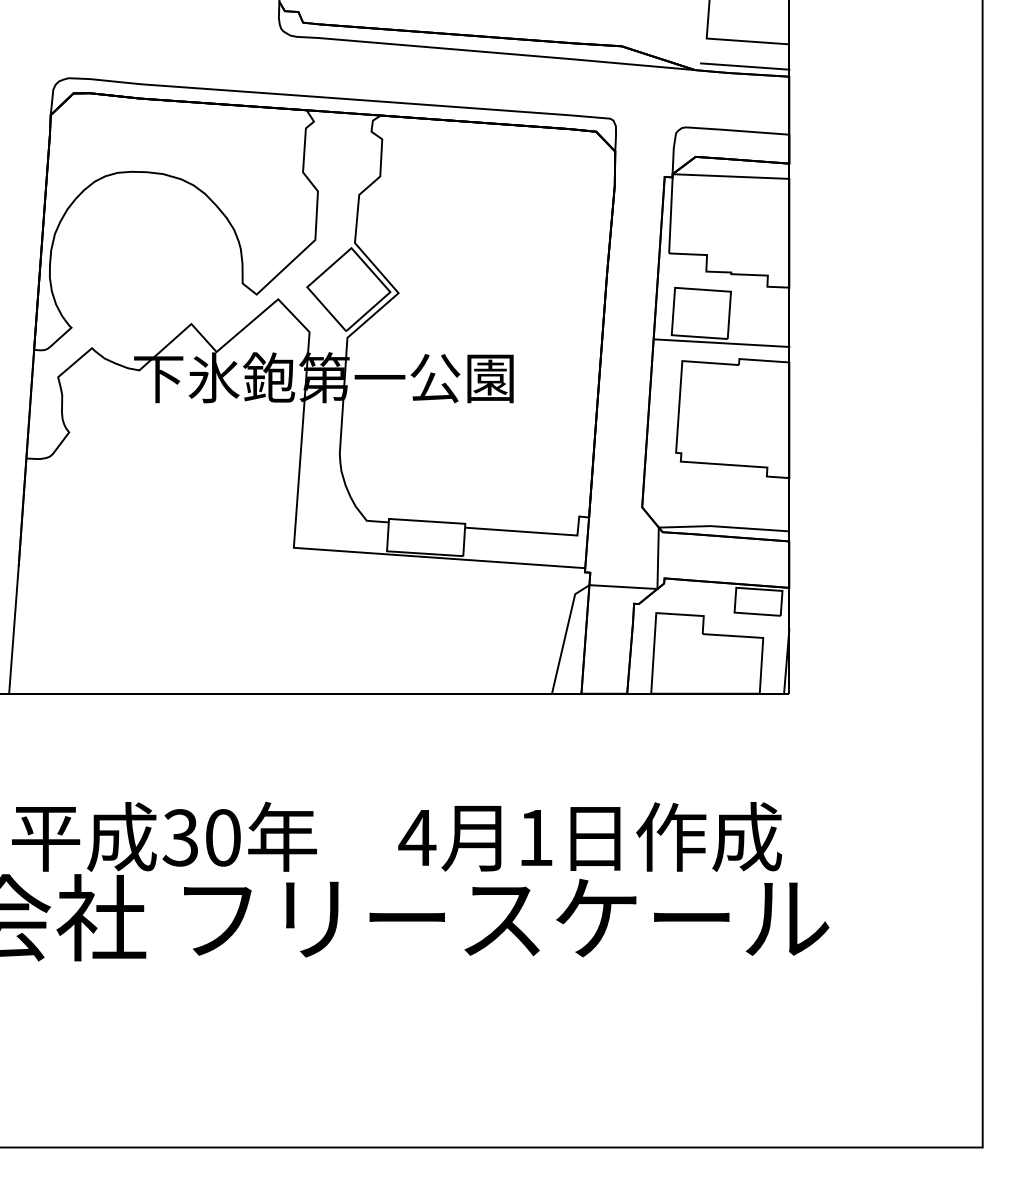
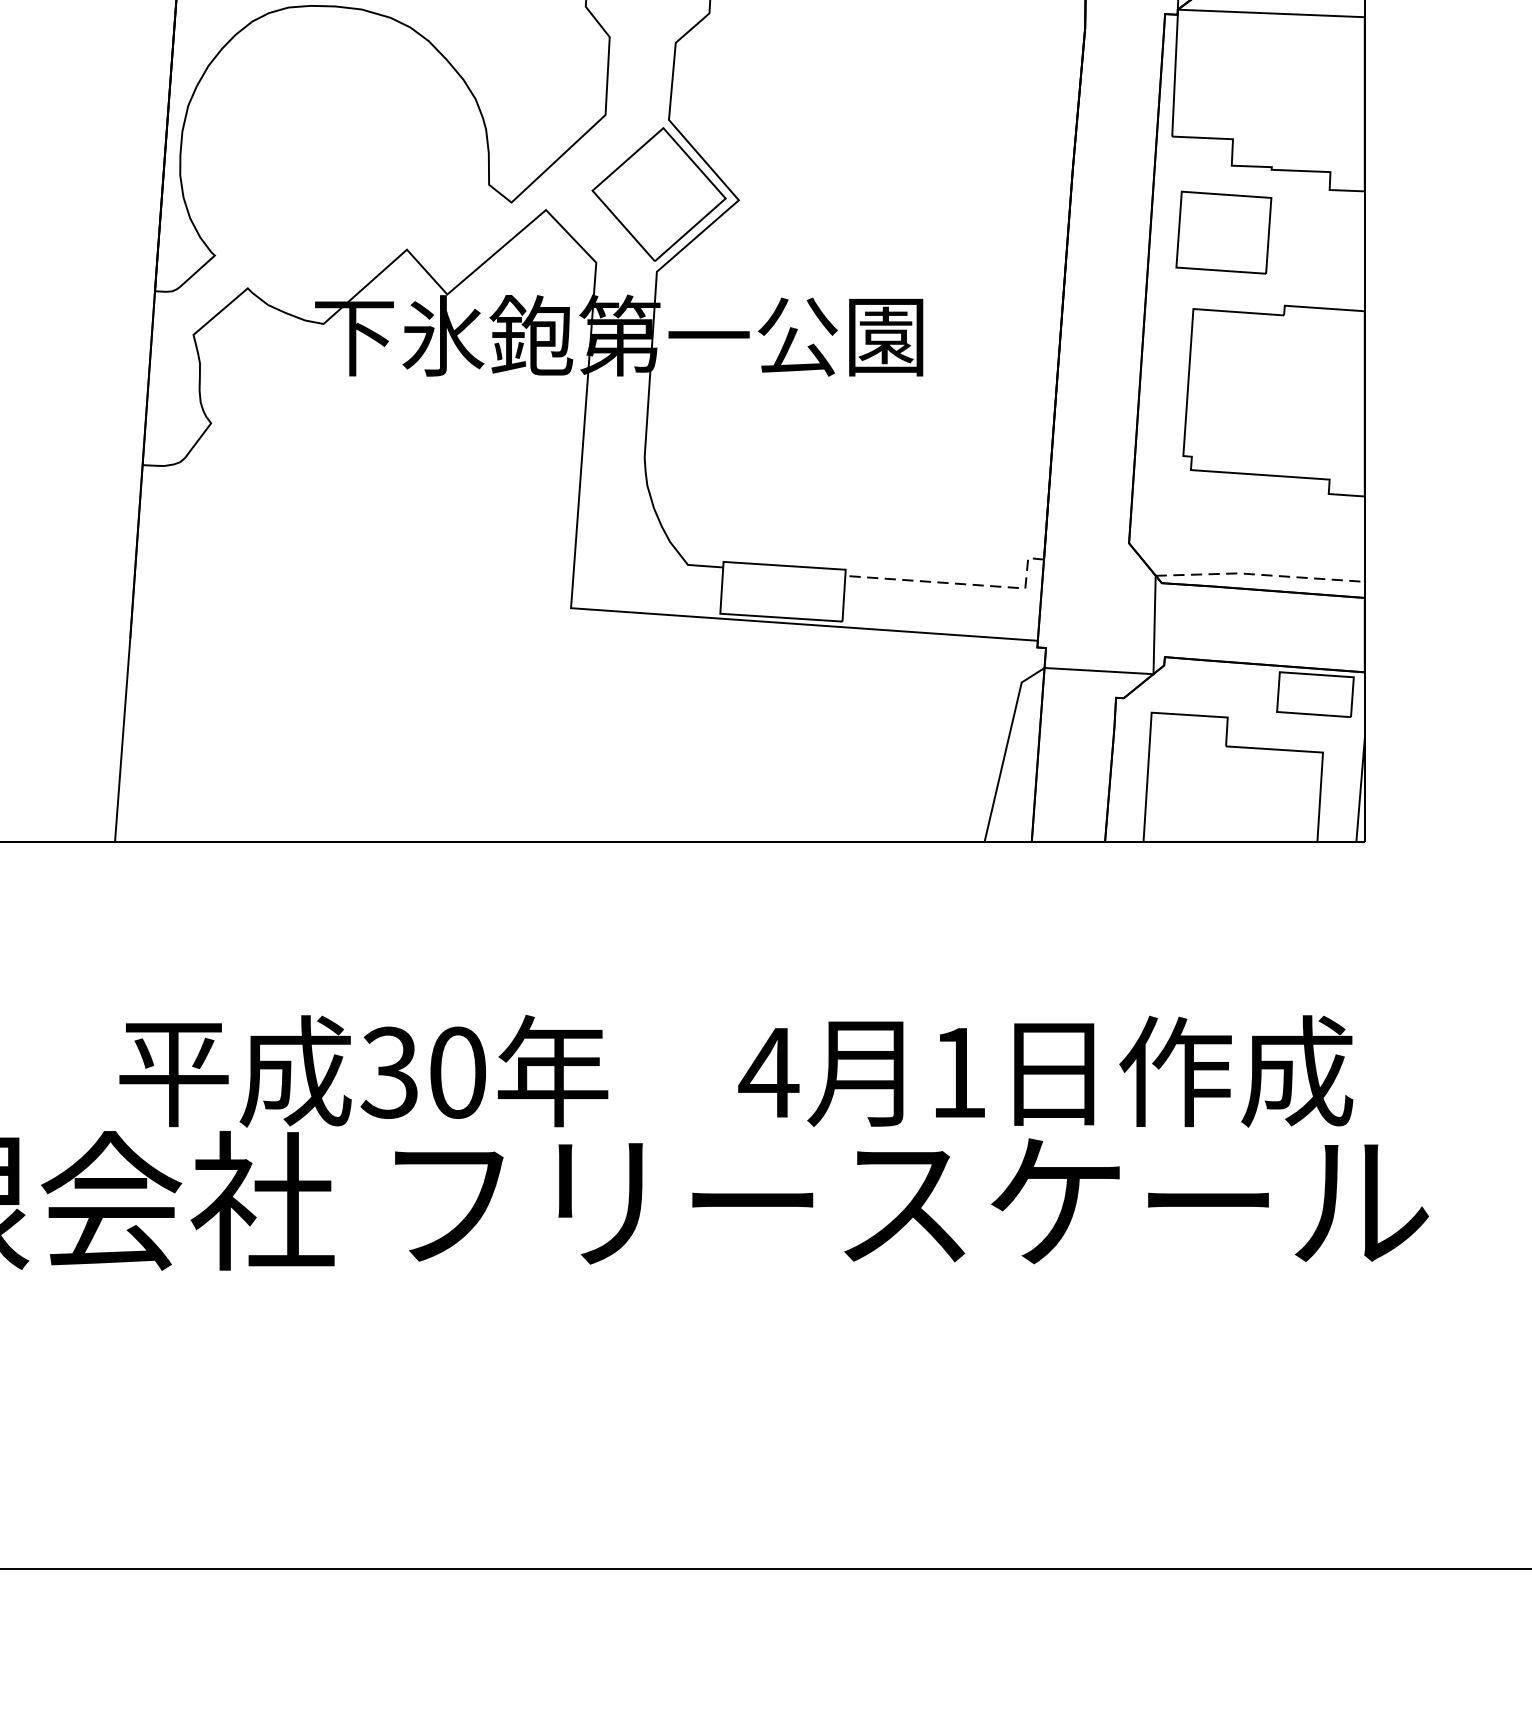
line: (721, 342) -> (1256, 279), removed
line: (723, 526) -> (1259, 574), solid -> dashed
line: (536, 532) -> (959, 583), solid -> dashed

